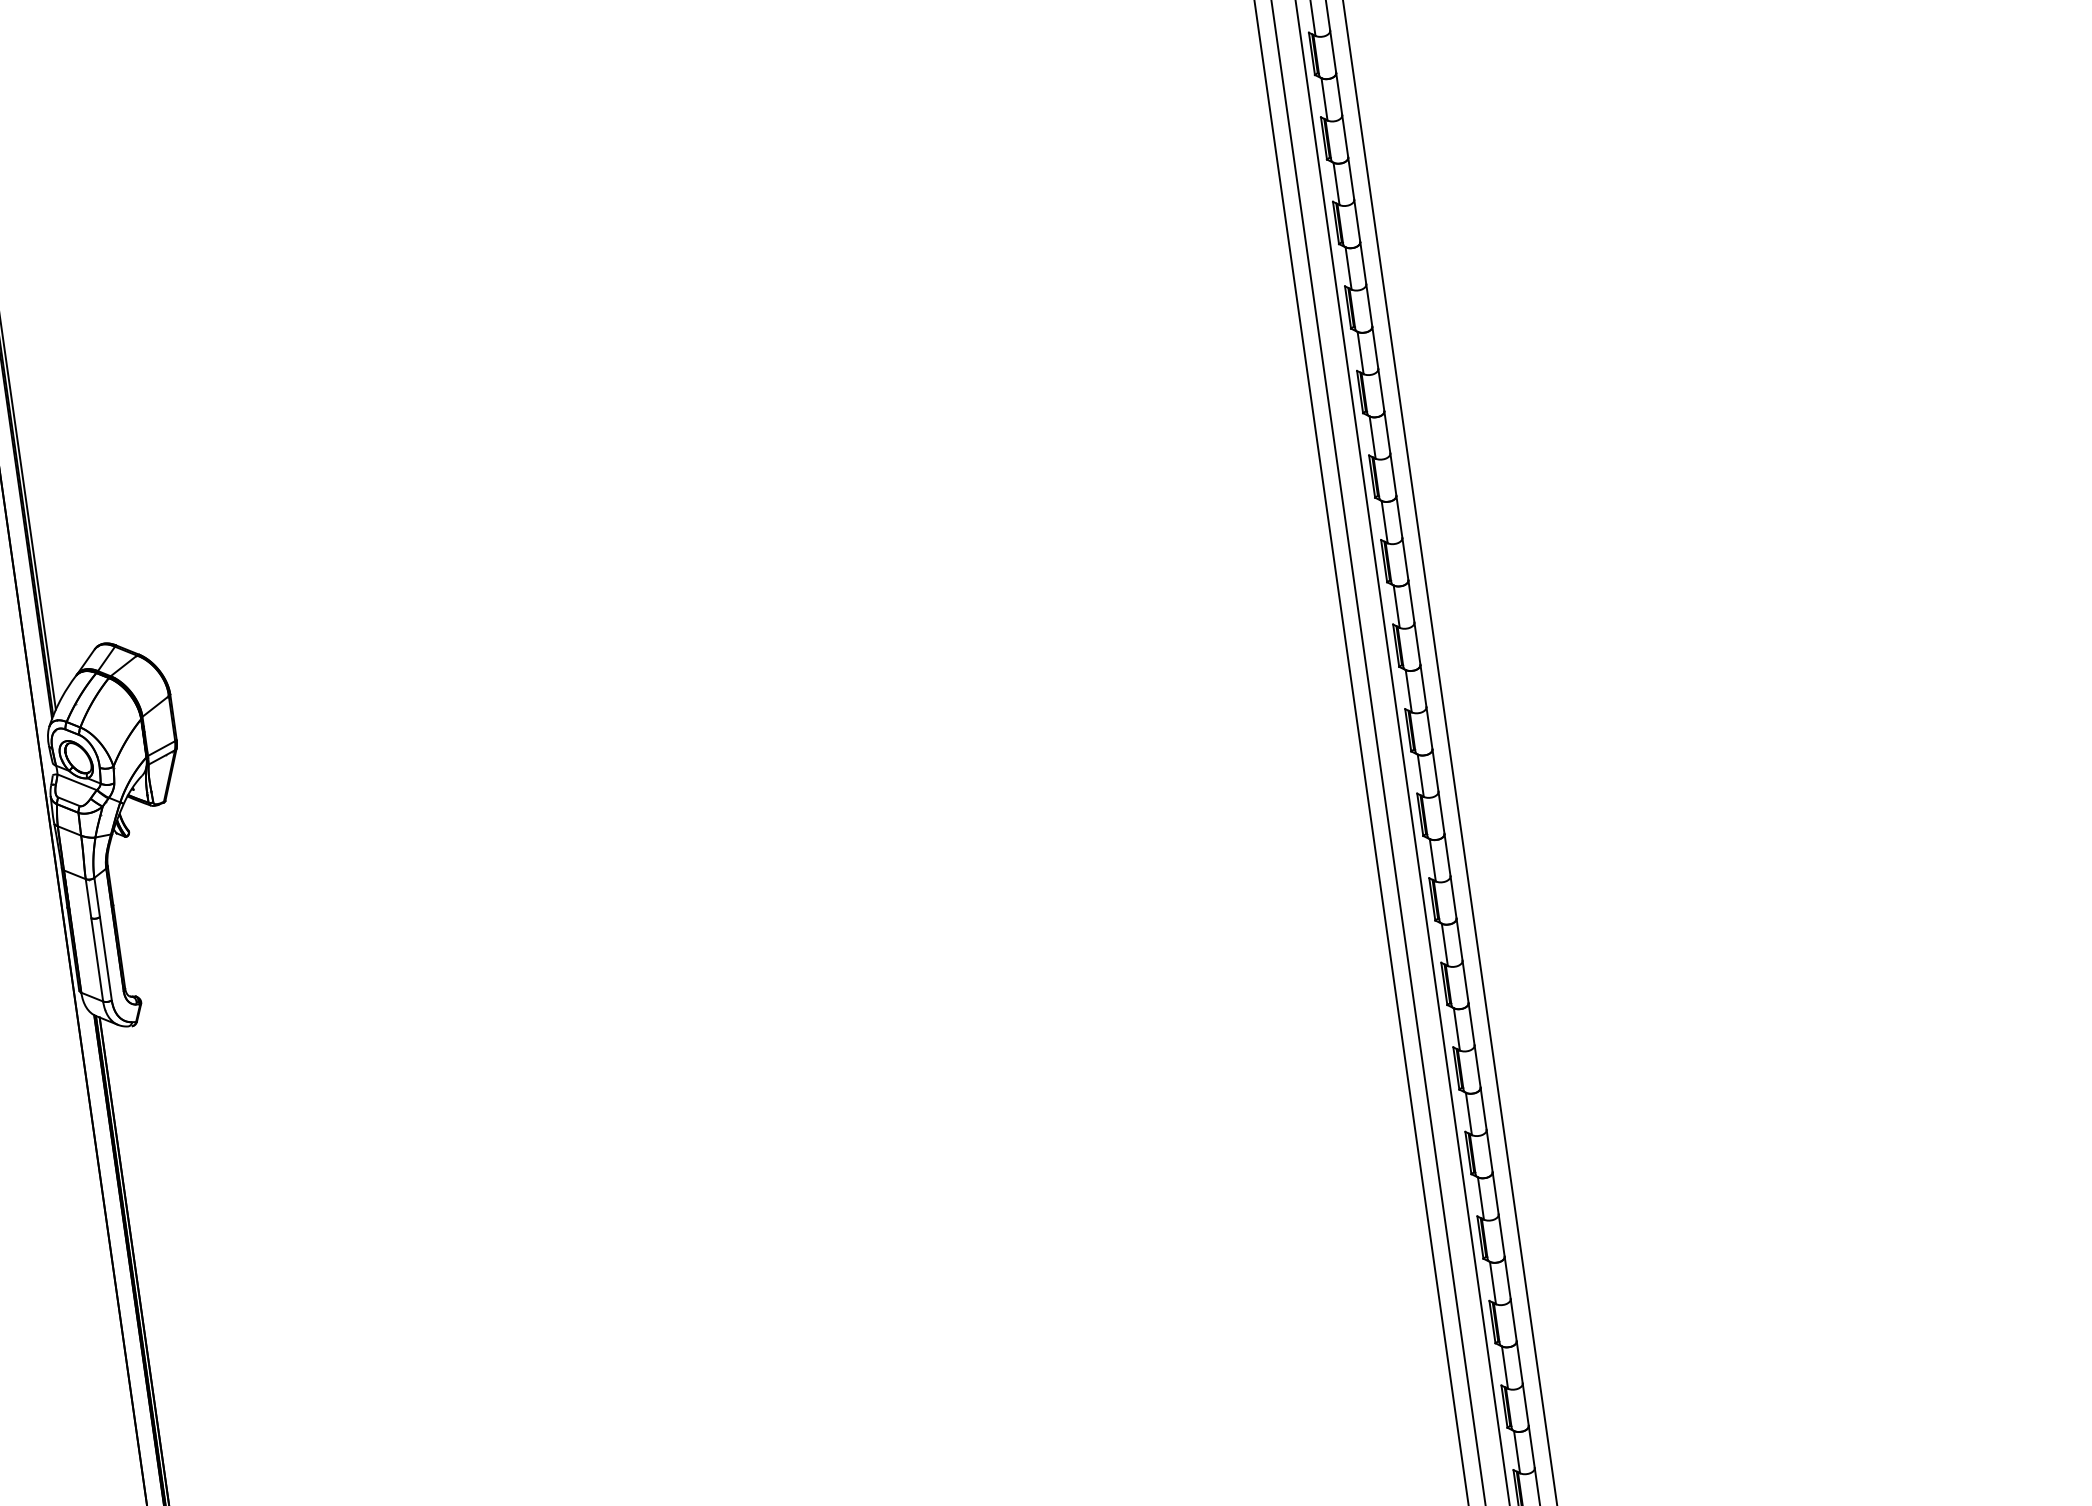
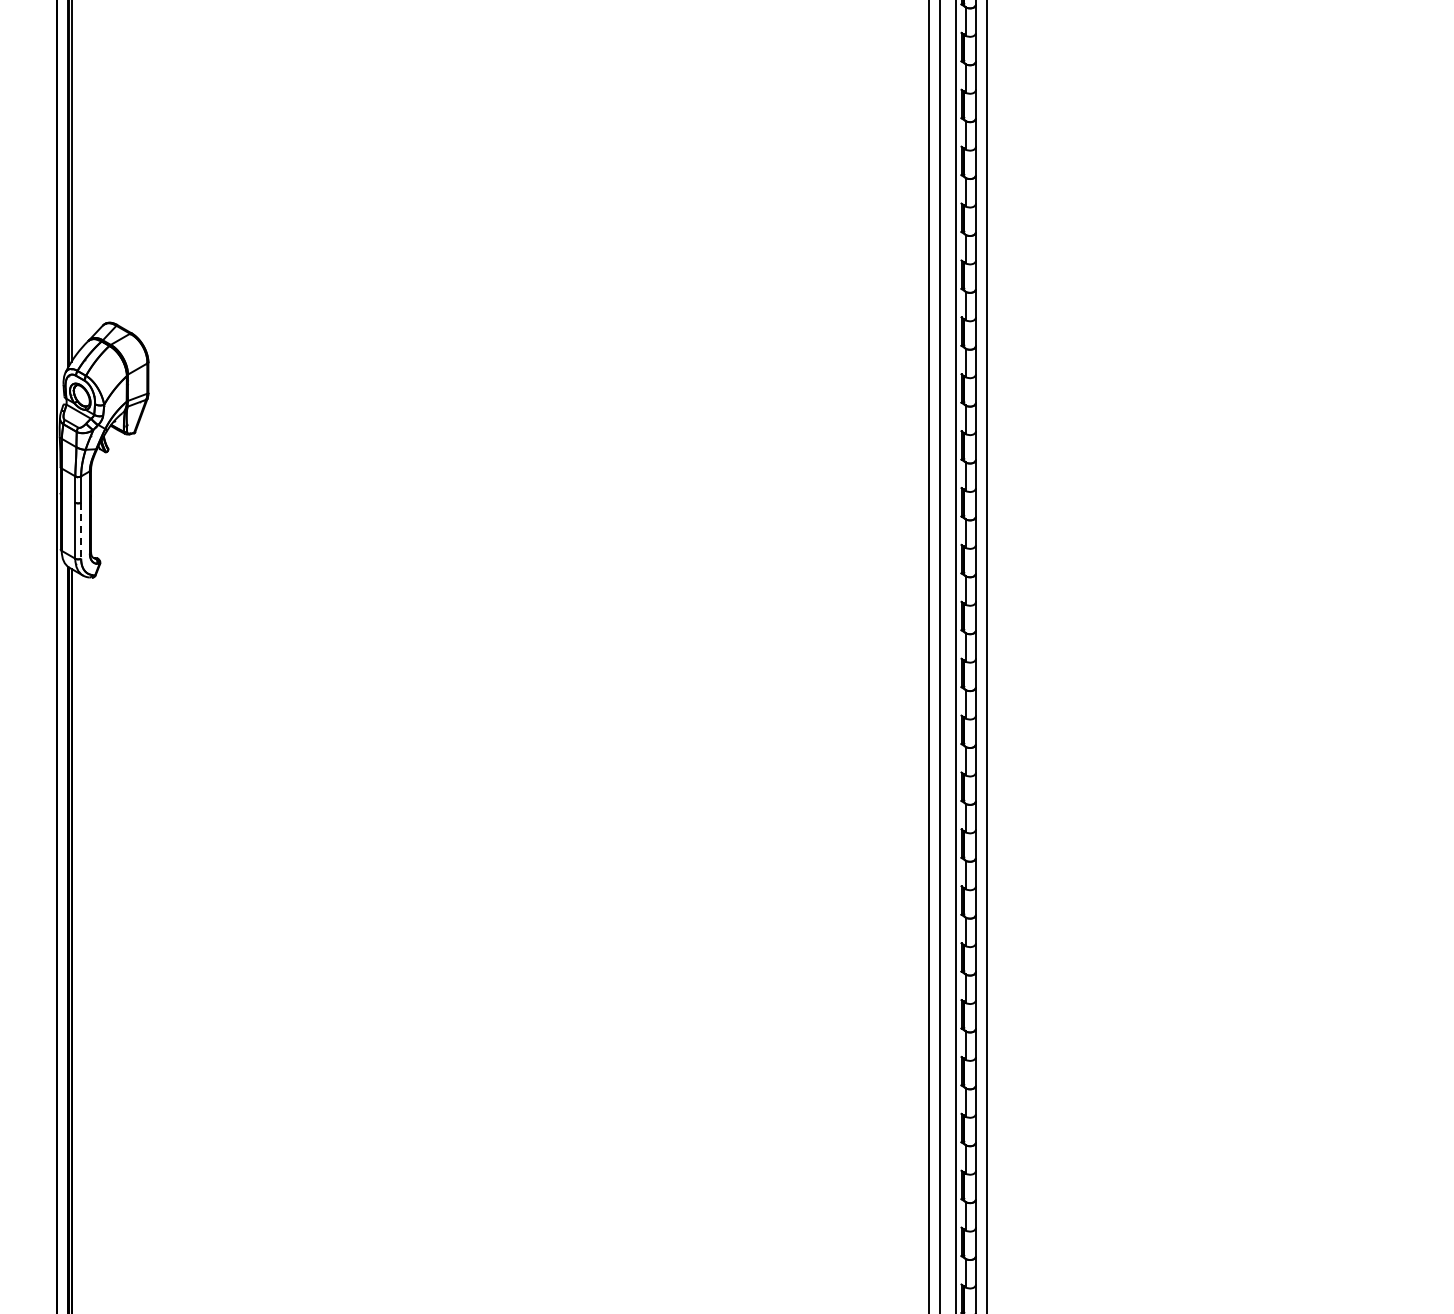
line: (106, 958) -> (81, 530), solid -> dashed

